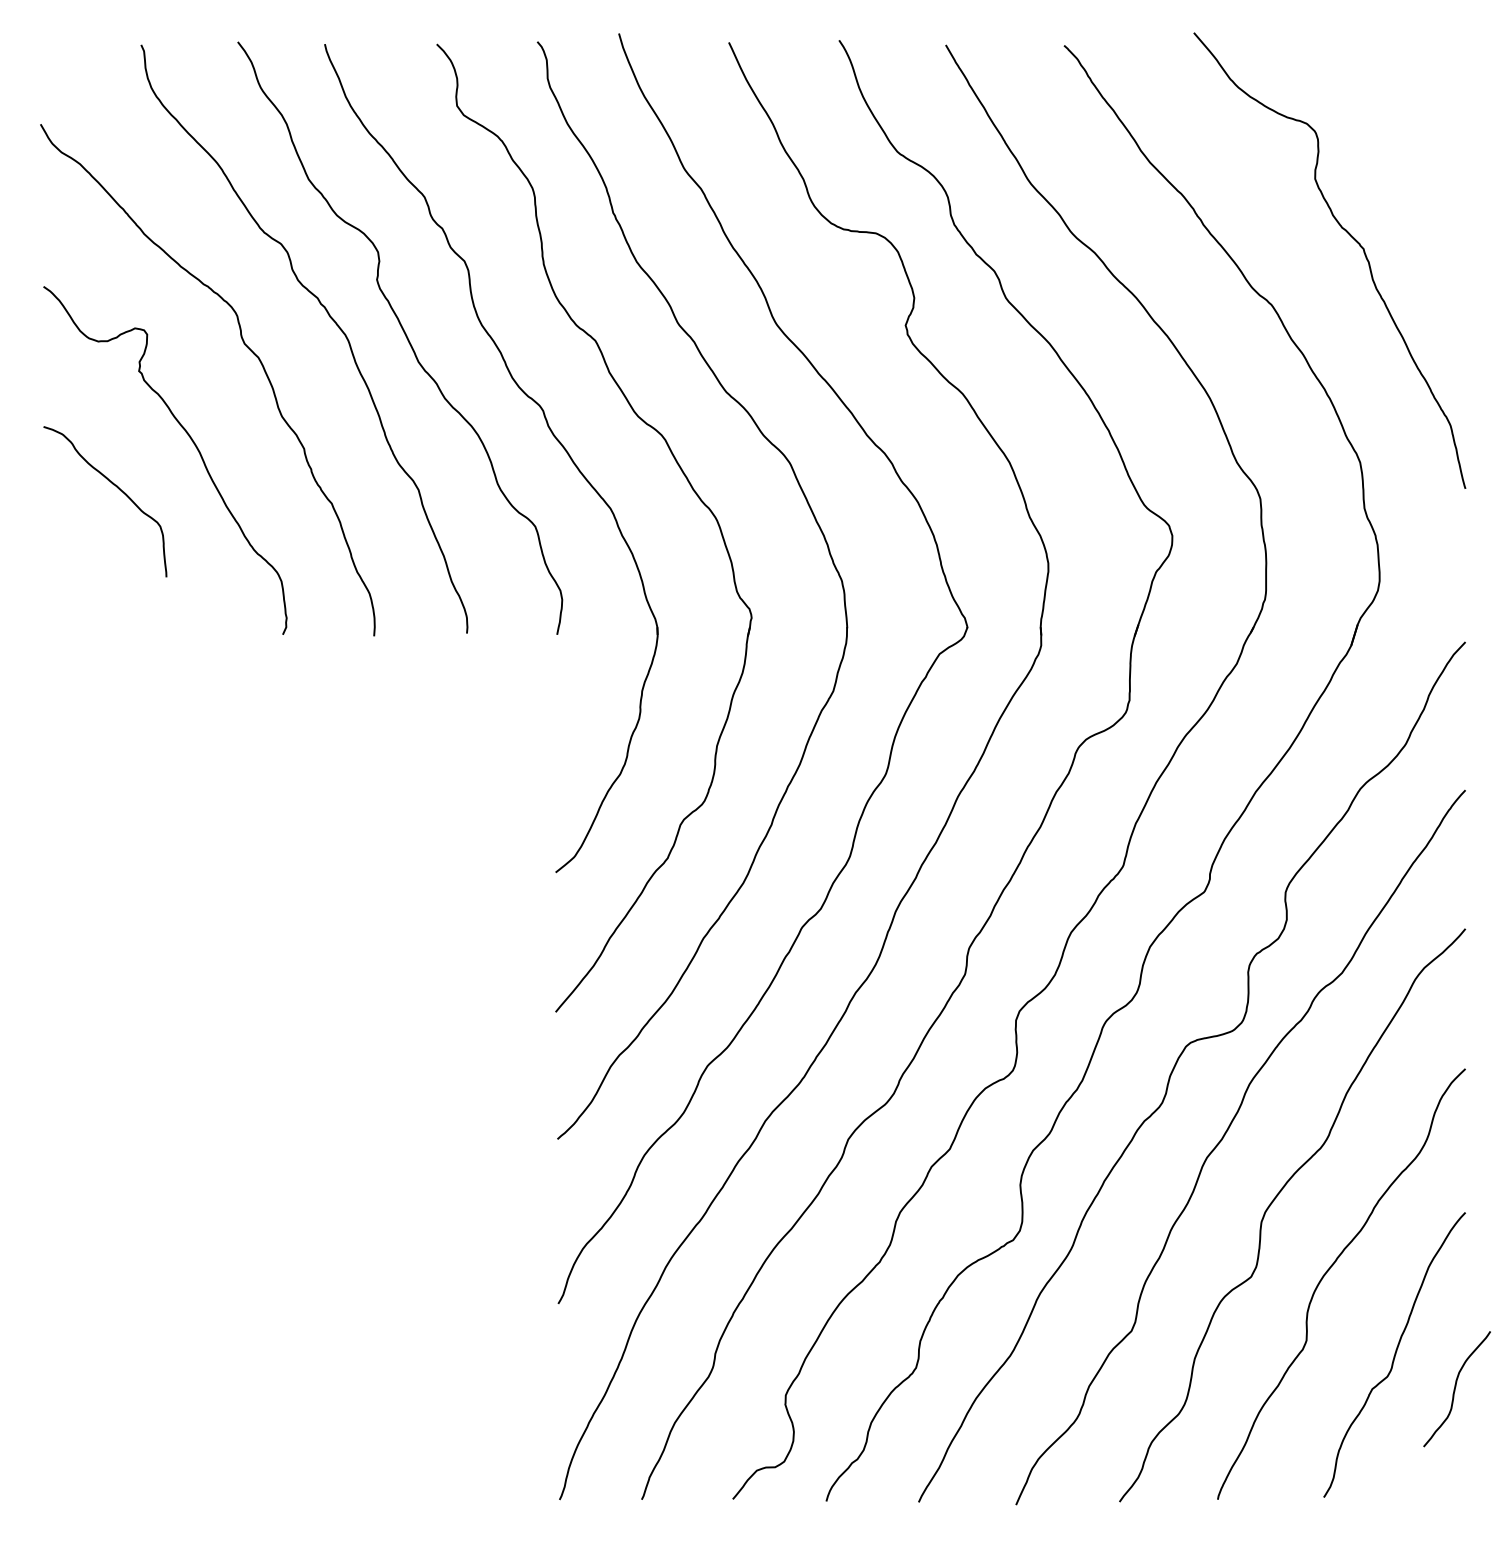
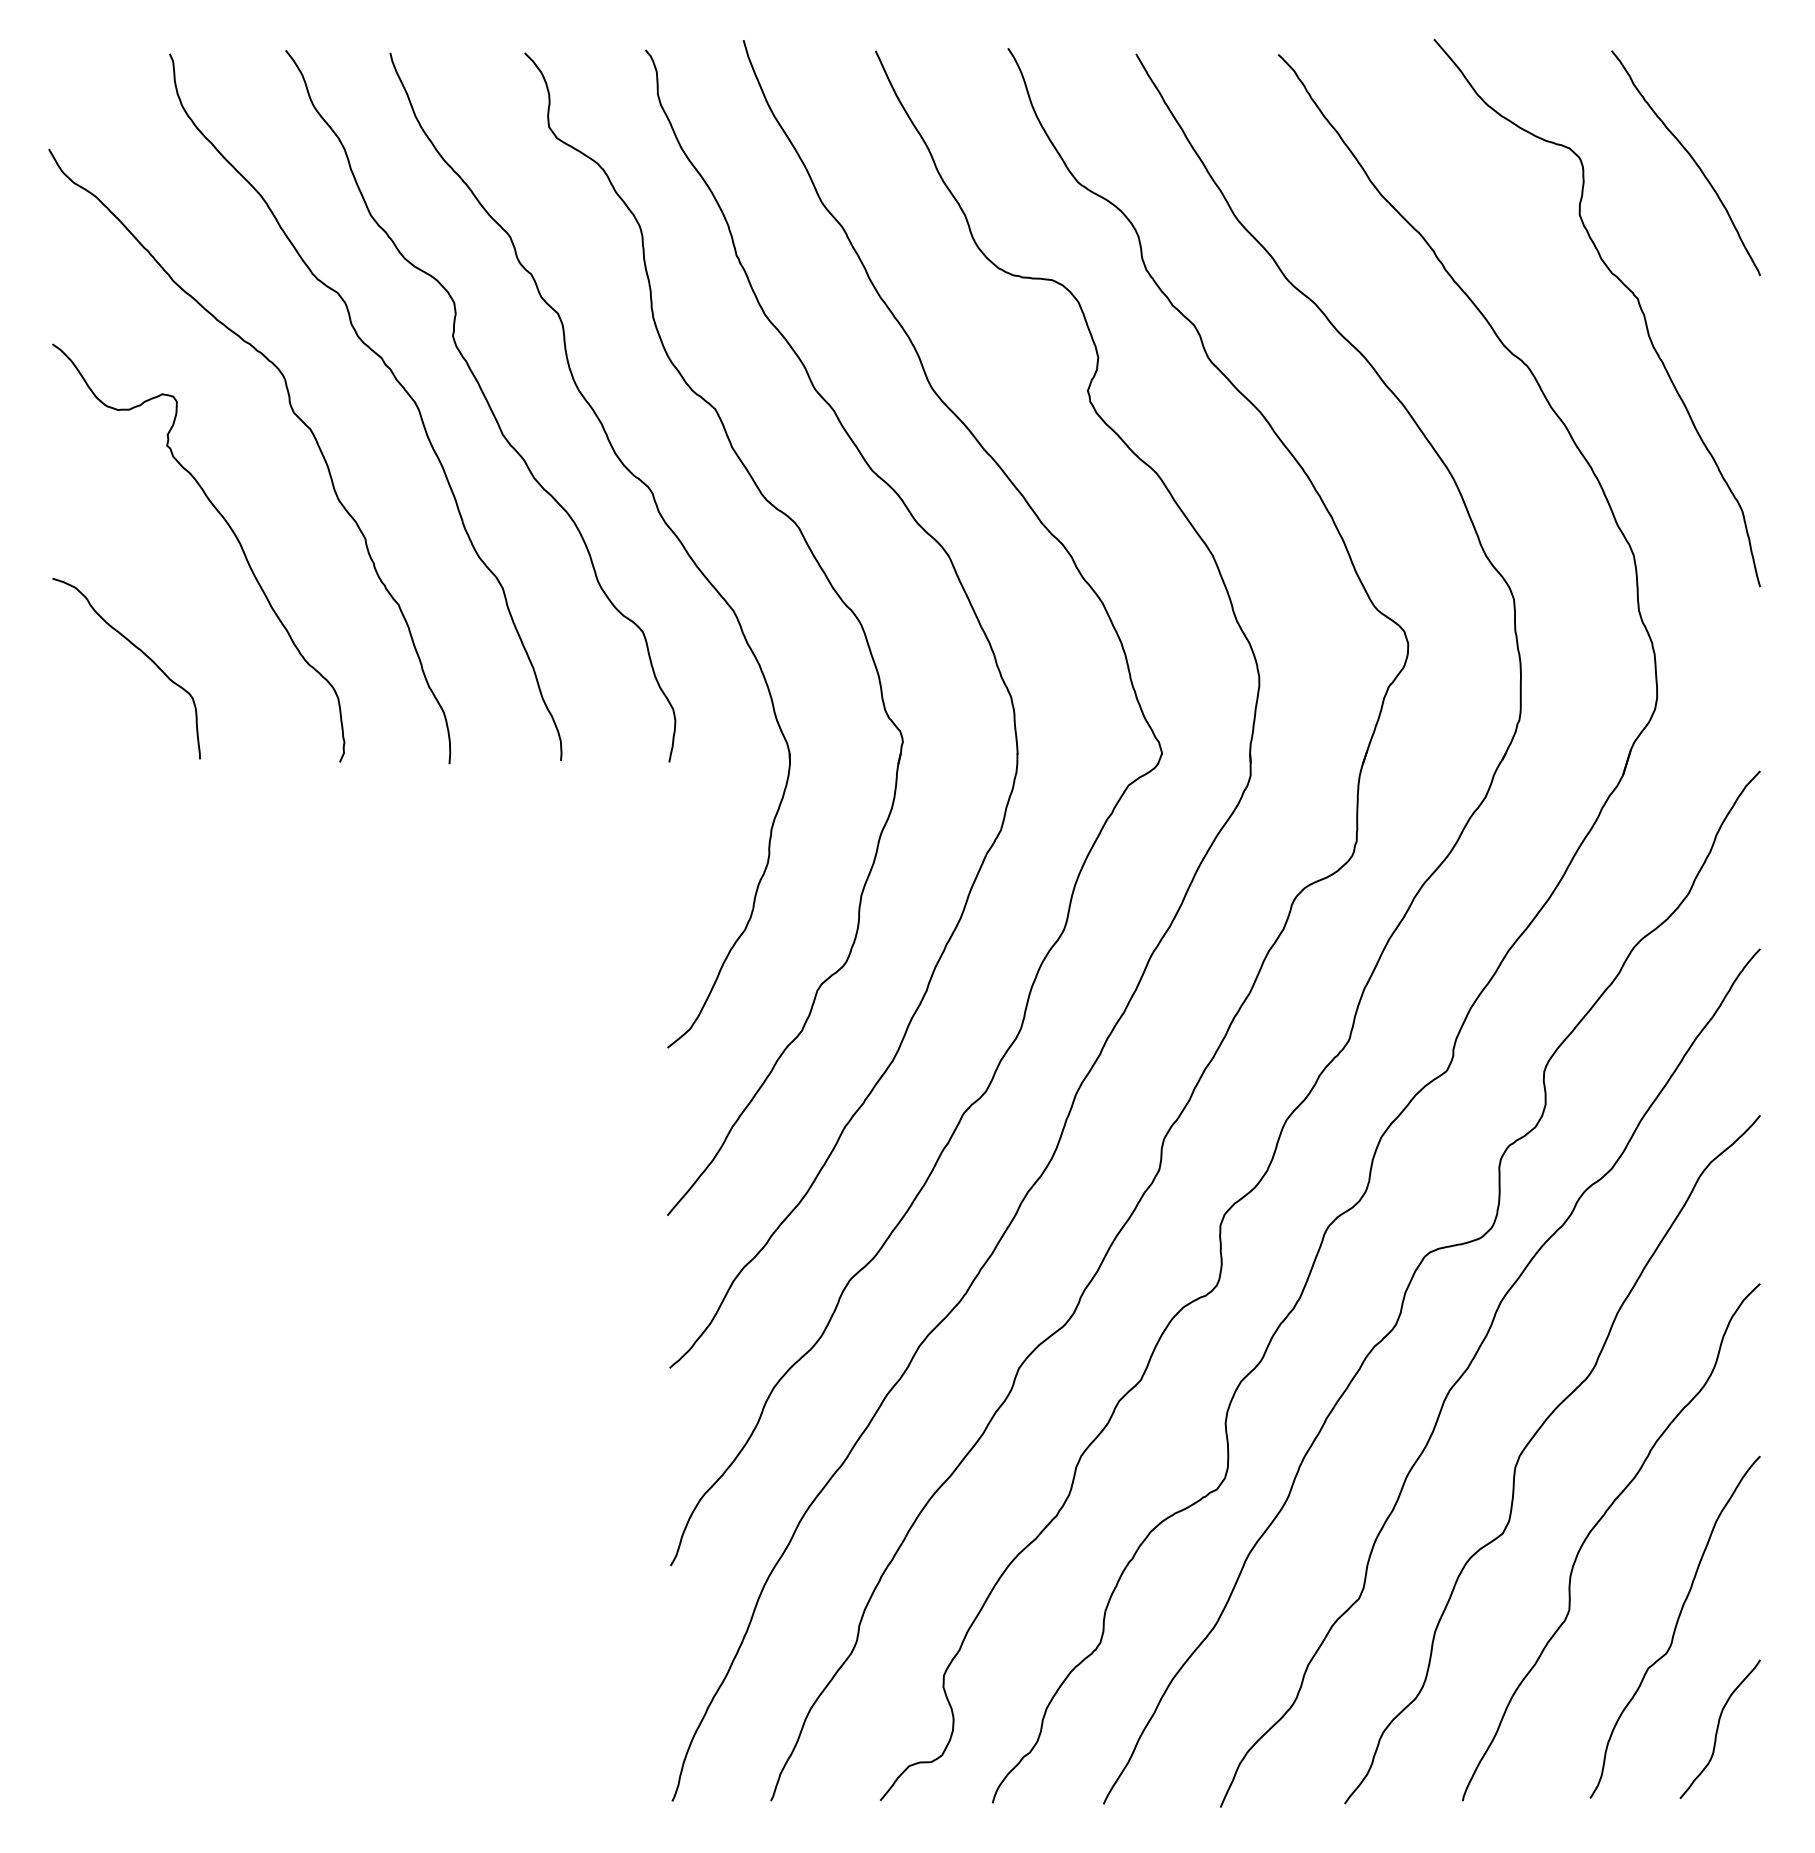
curve: (1409, 133) -> (1692, 160), added
curve: (117, 488) -> (141, 652), moved
curve: (1455, 1388) -> (1718, 1728), moved

